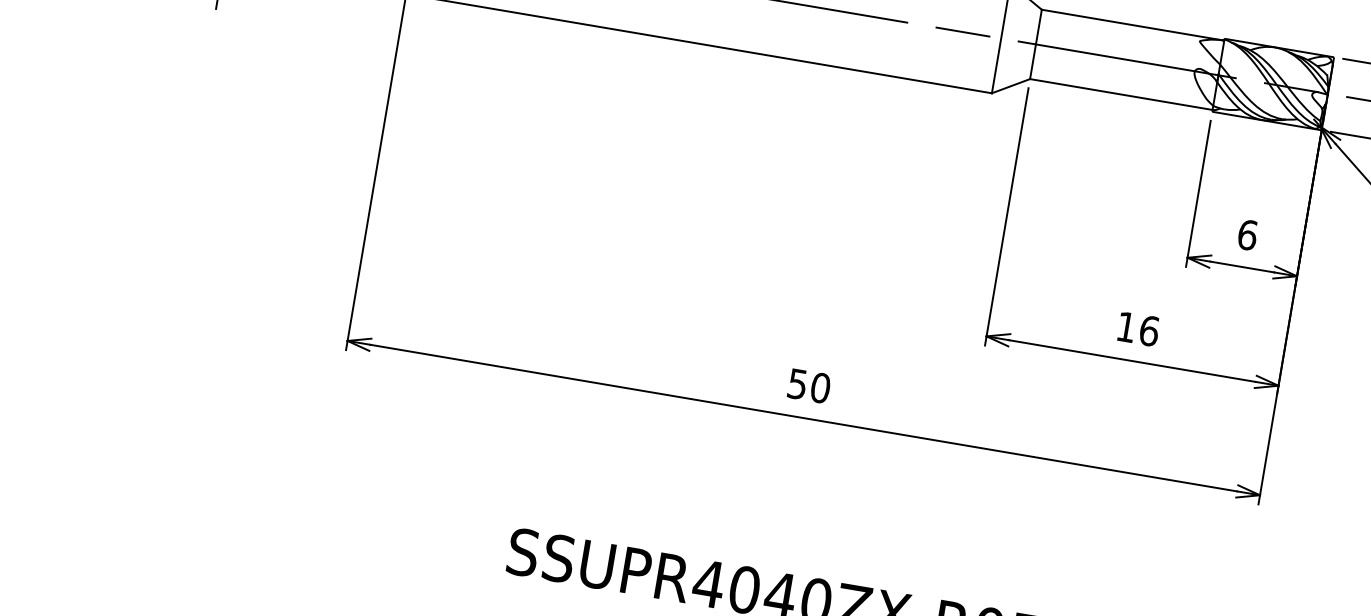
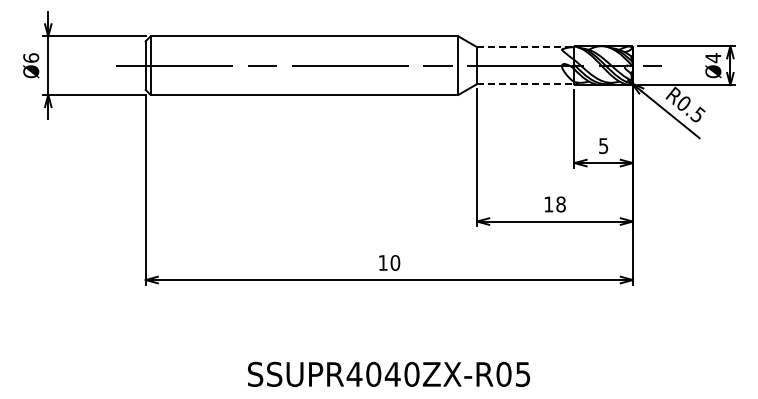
line: (1132, 25) -> (525, 47), solid -> dashed
line: (1120, 95) -> (525, 84), solid -> dashed
text: (1247, 235) -> (603, 146), 6 -> 5
text: (1148, 330) -> (560, 204), 16 -> 18
text: (796, 383) -> (382, 262), 50 -> 10

